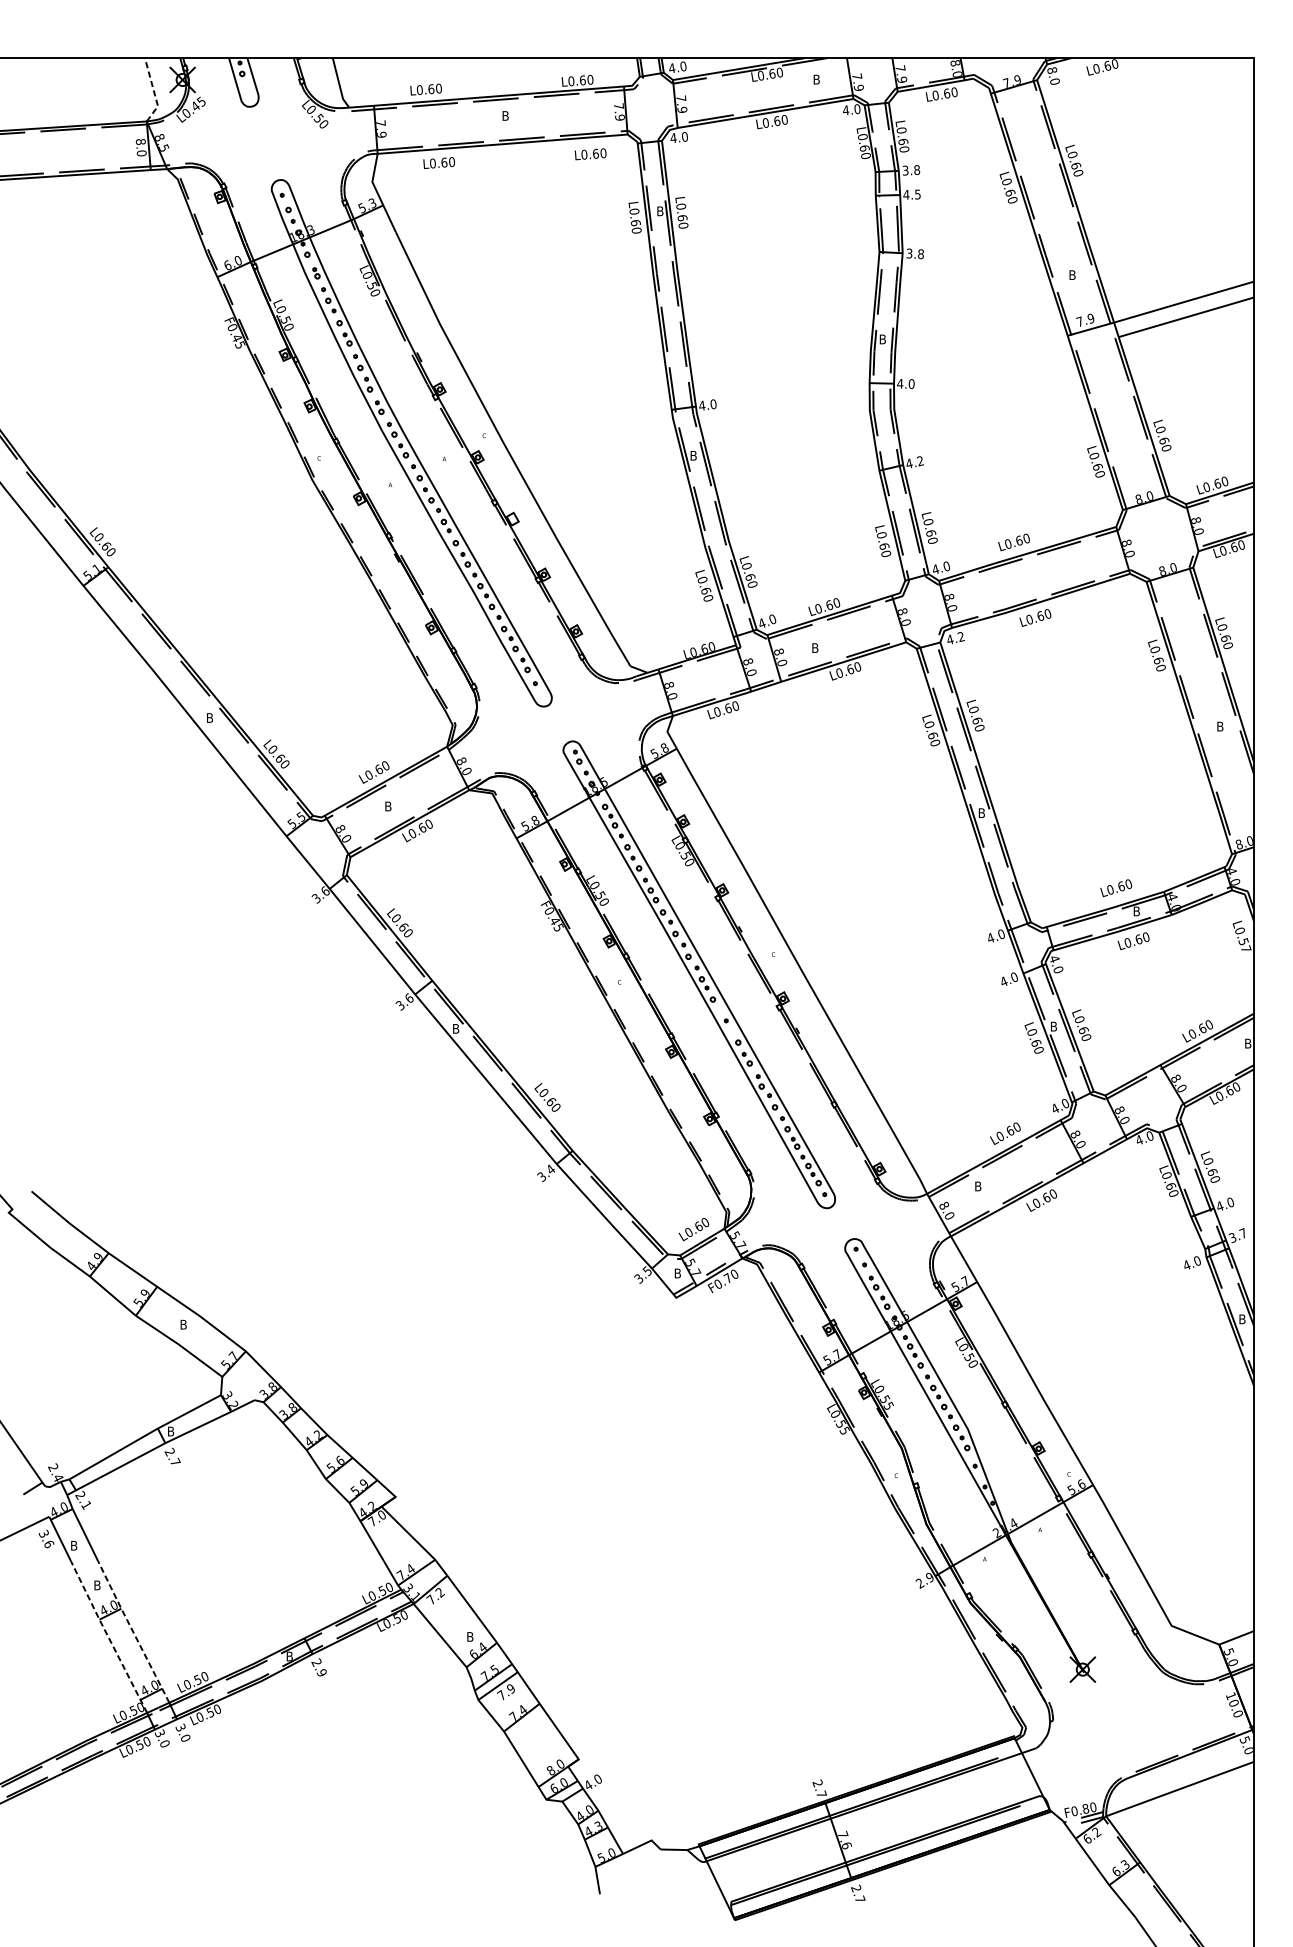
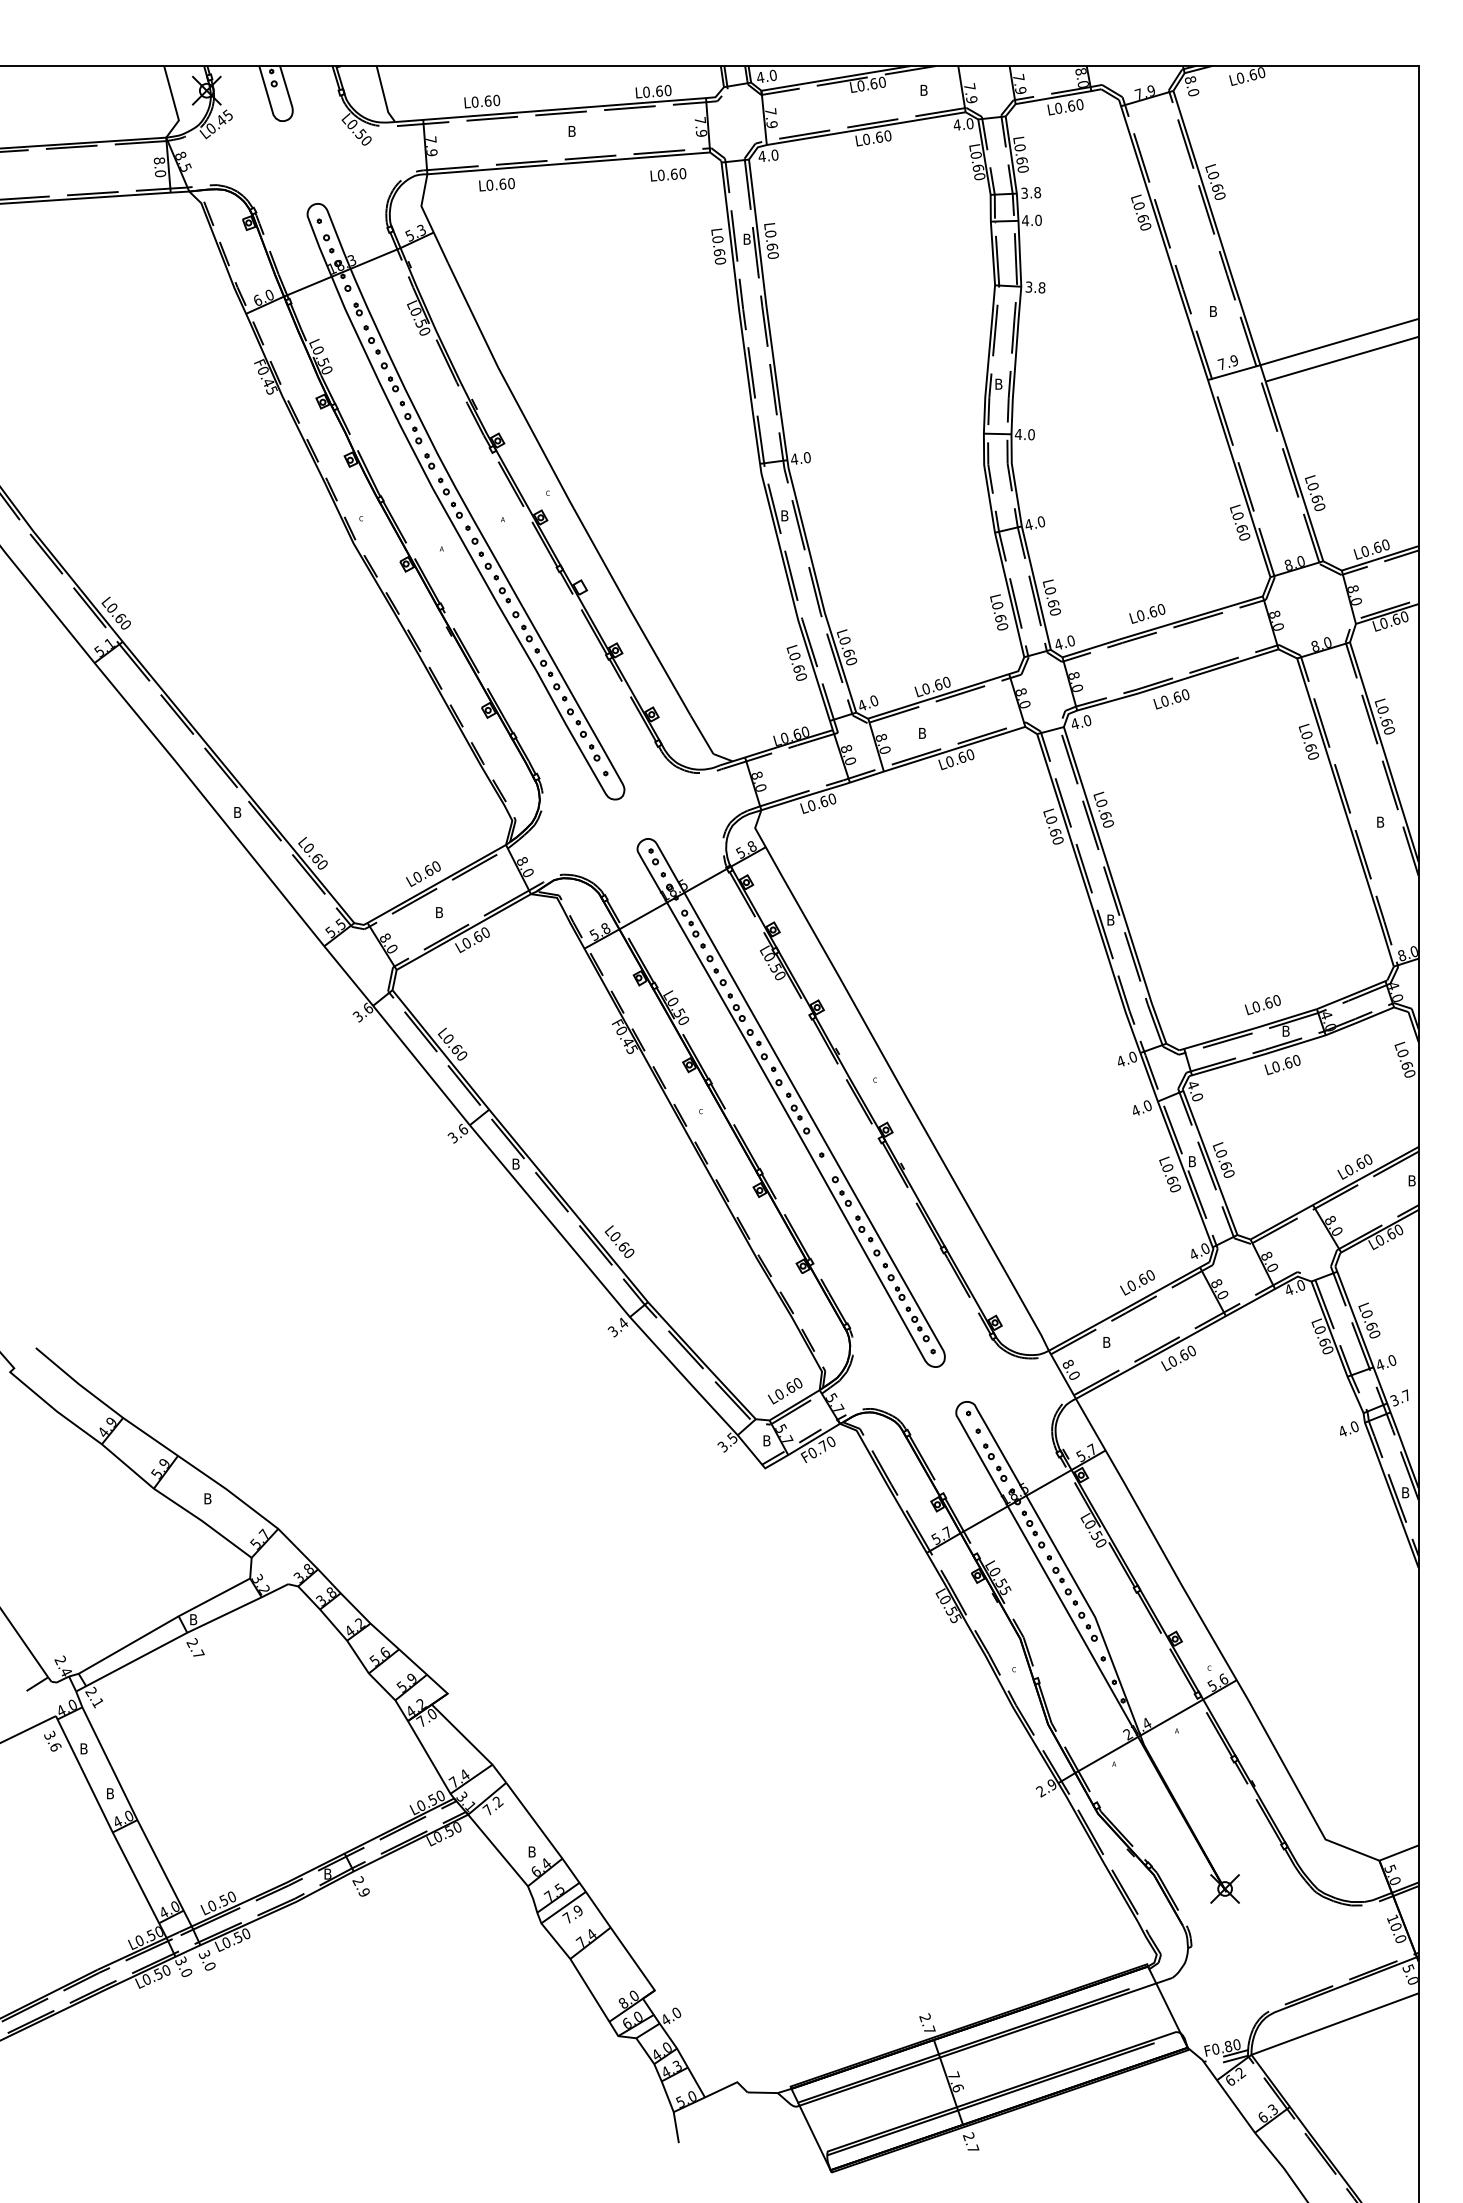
line: (154, 92) -> (174, 104), dashed -> solid
text: (917, 194) -> (1038, 220), 4.5 -> 4.0
text: (920, 460) -> (1041, 521), 4.2 -> 4.0
text: (961, 636) -> (1087, 720), 4.2 -> 4.0
text: (1244, 945) -> (1408, 1069), L0.57 -> L0.60
line: (132, 1631) -> (150, 1845), dashed -> solid
line: (108, 1636) -> (122, 1851), dashed -> solid

